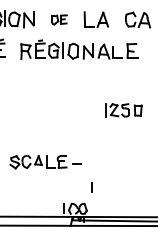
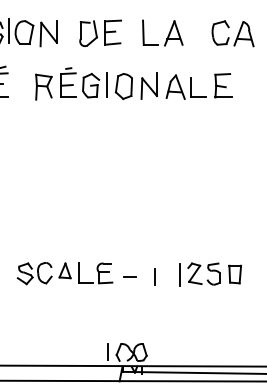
part: (59, 19) -> (100, 32), size x1.67
part: (123, 110) -> (210, 274), moved
line: (91, 187) -> (154, 277), moved

